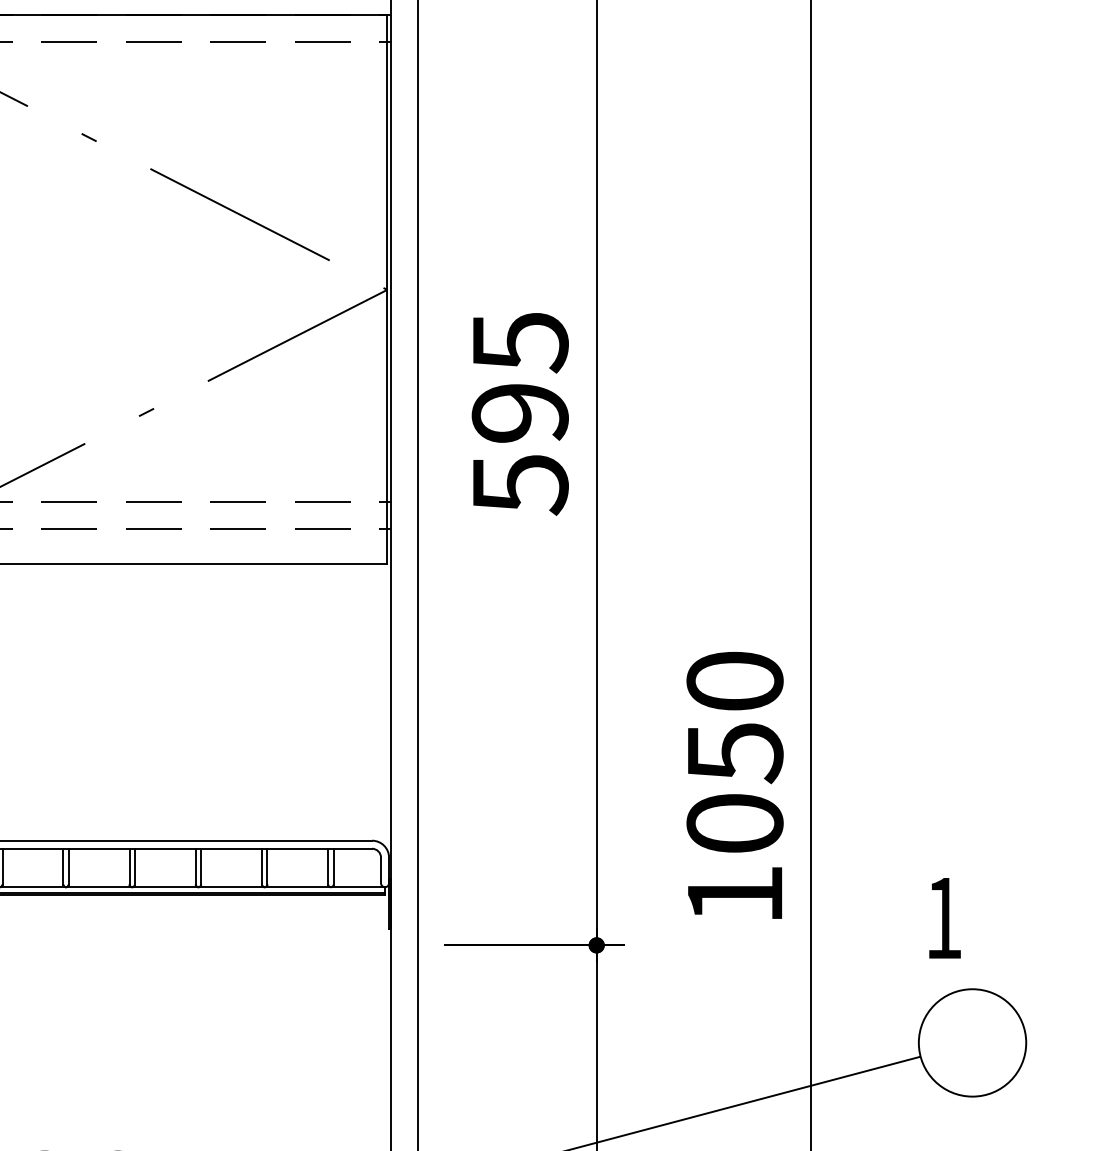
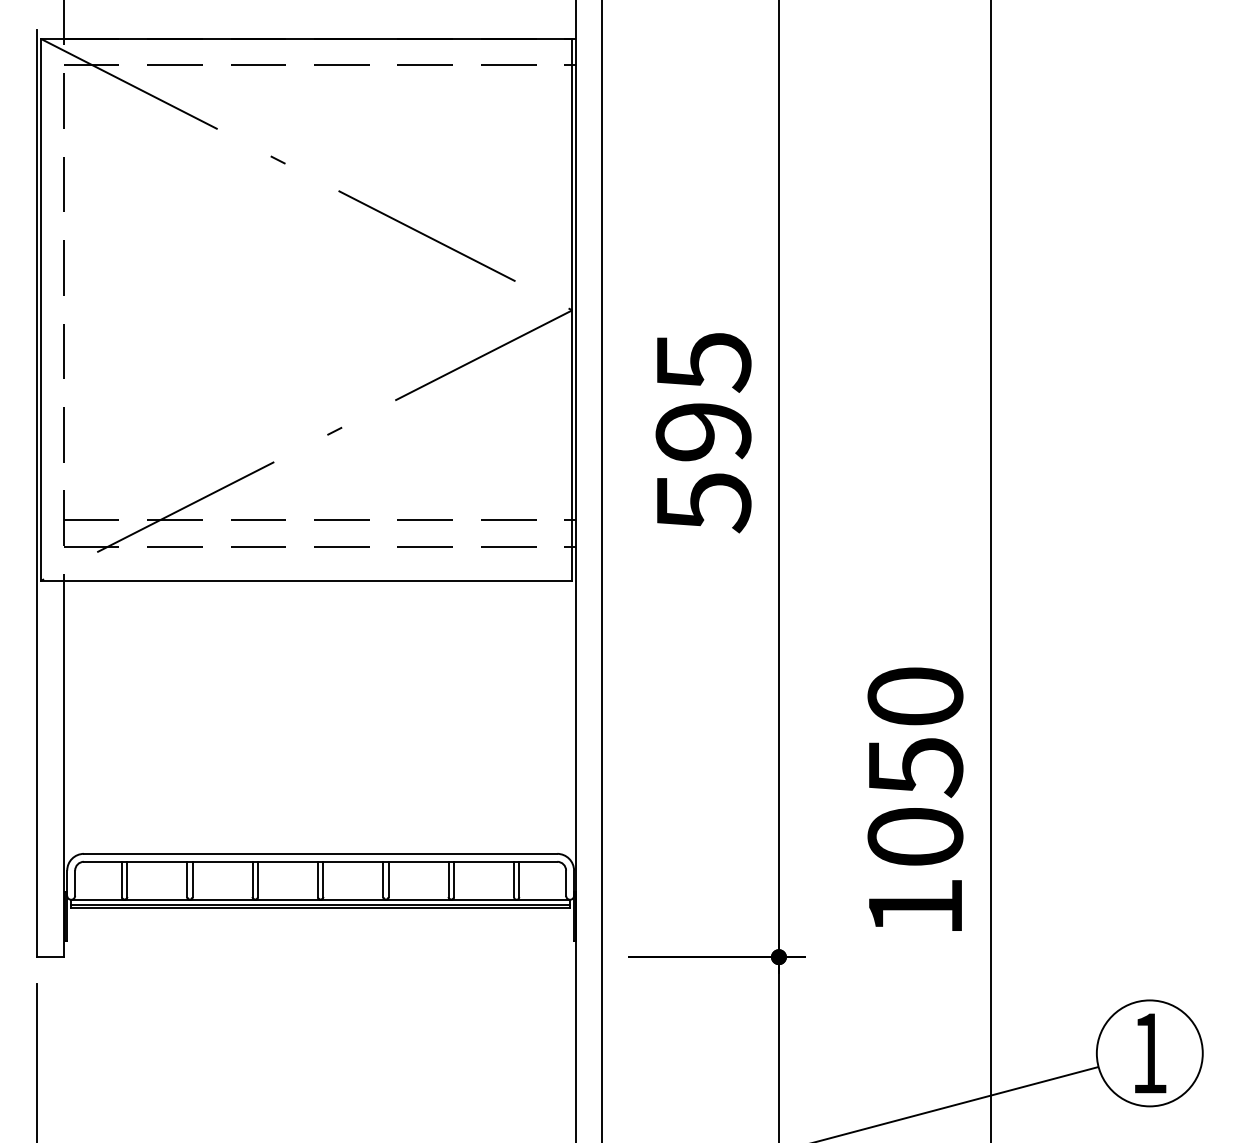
text: (944, 918) -> (1150, 1053), moved

